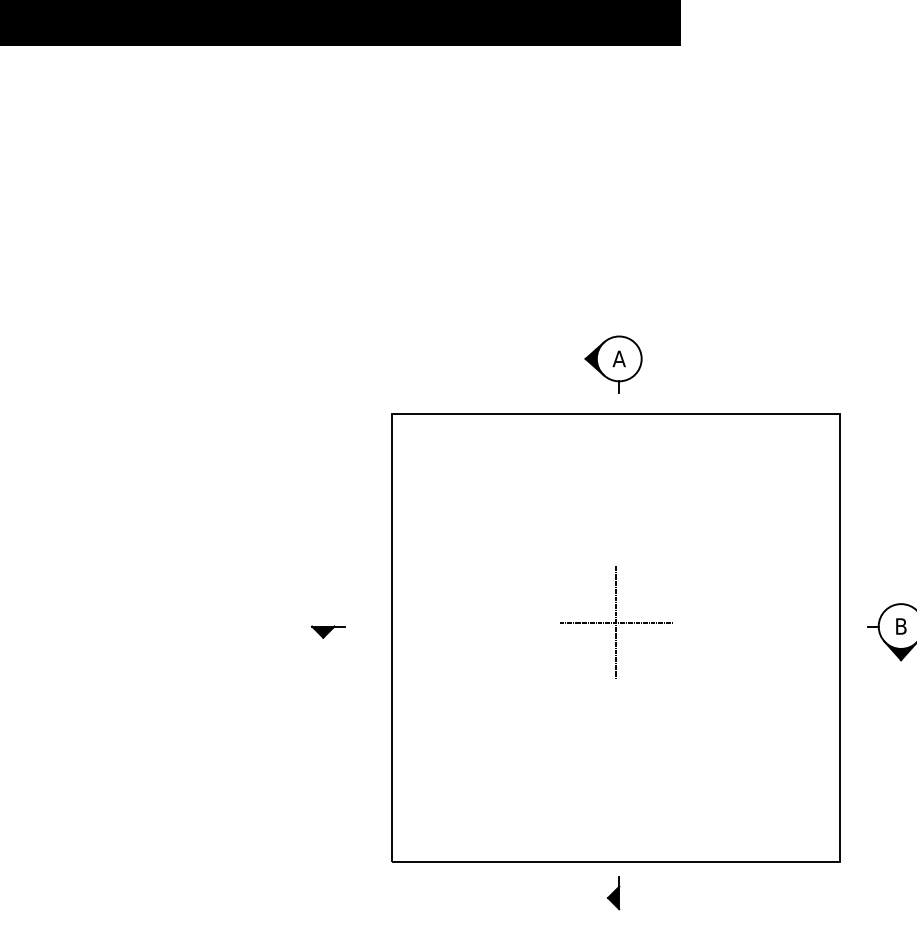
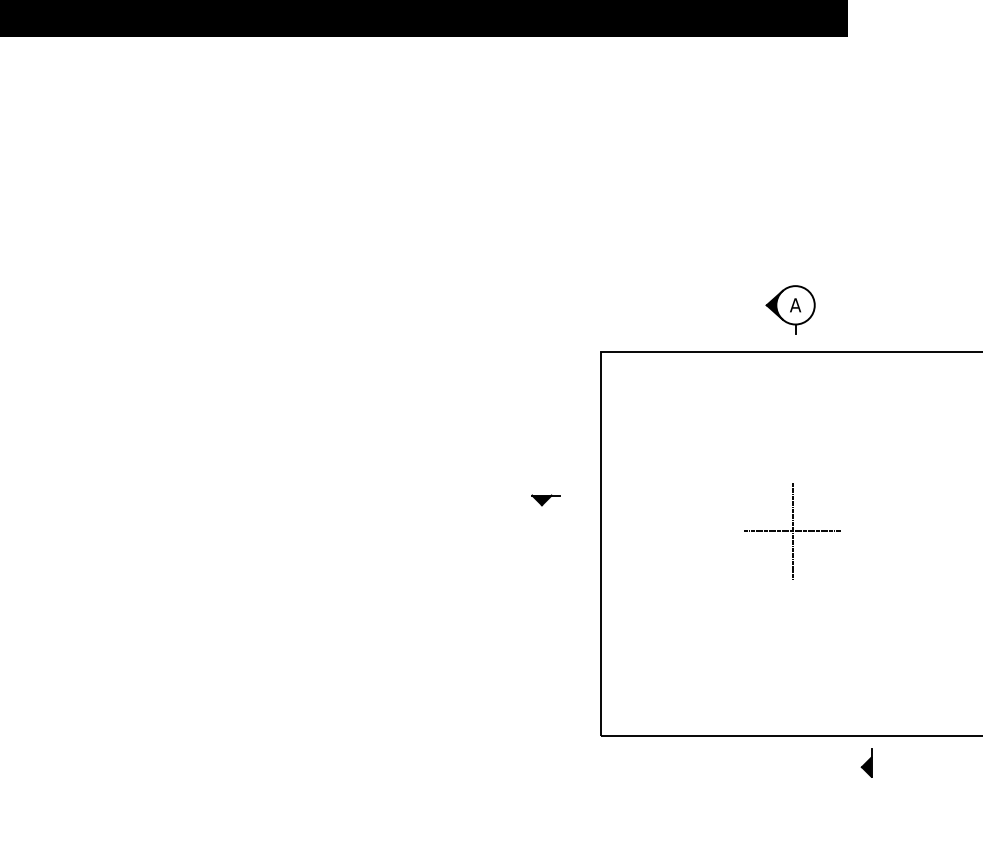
part: (327, 632) -> (545, 500), moved
part: (613, 892) -> (866, 762), moved

